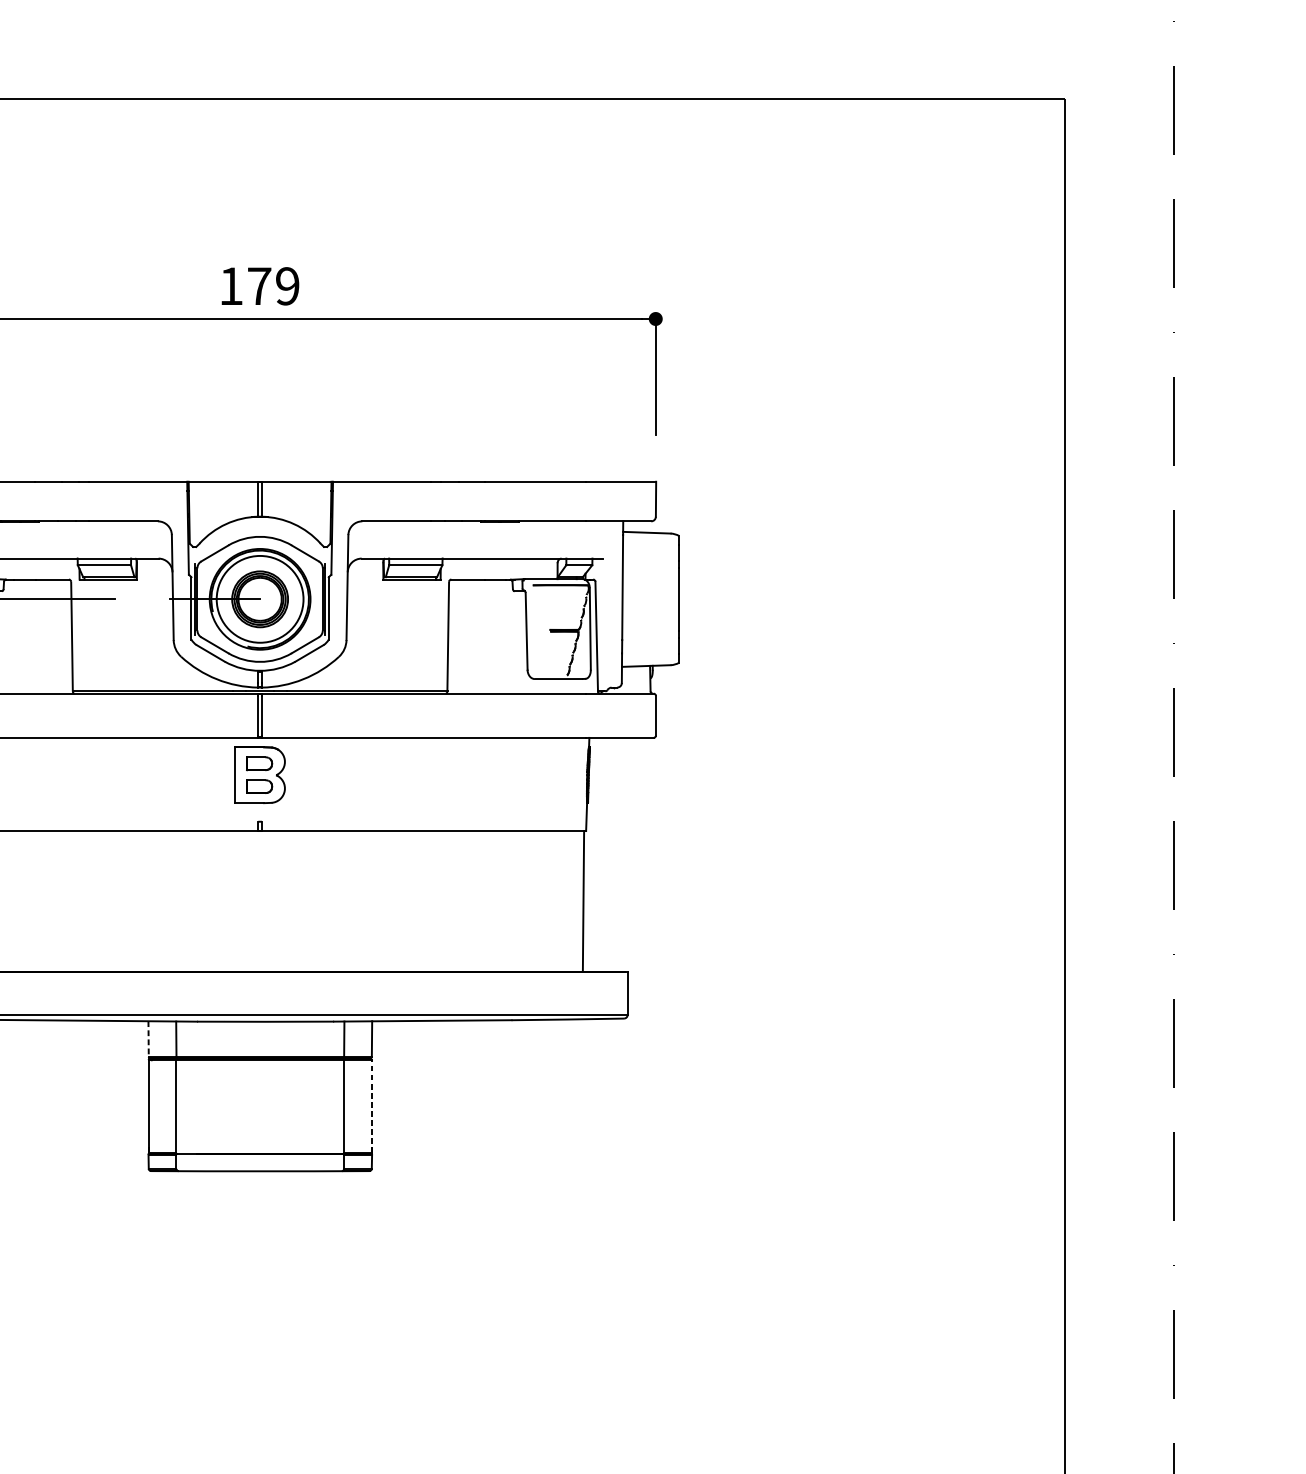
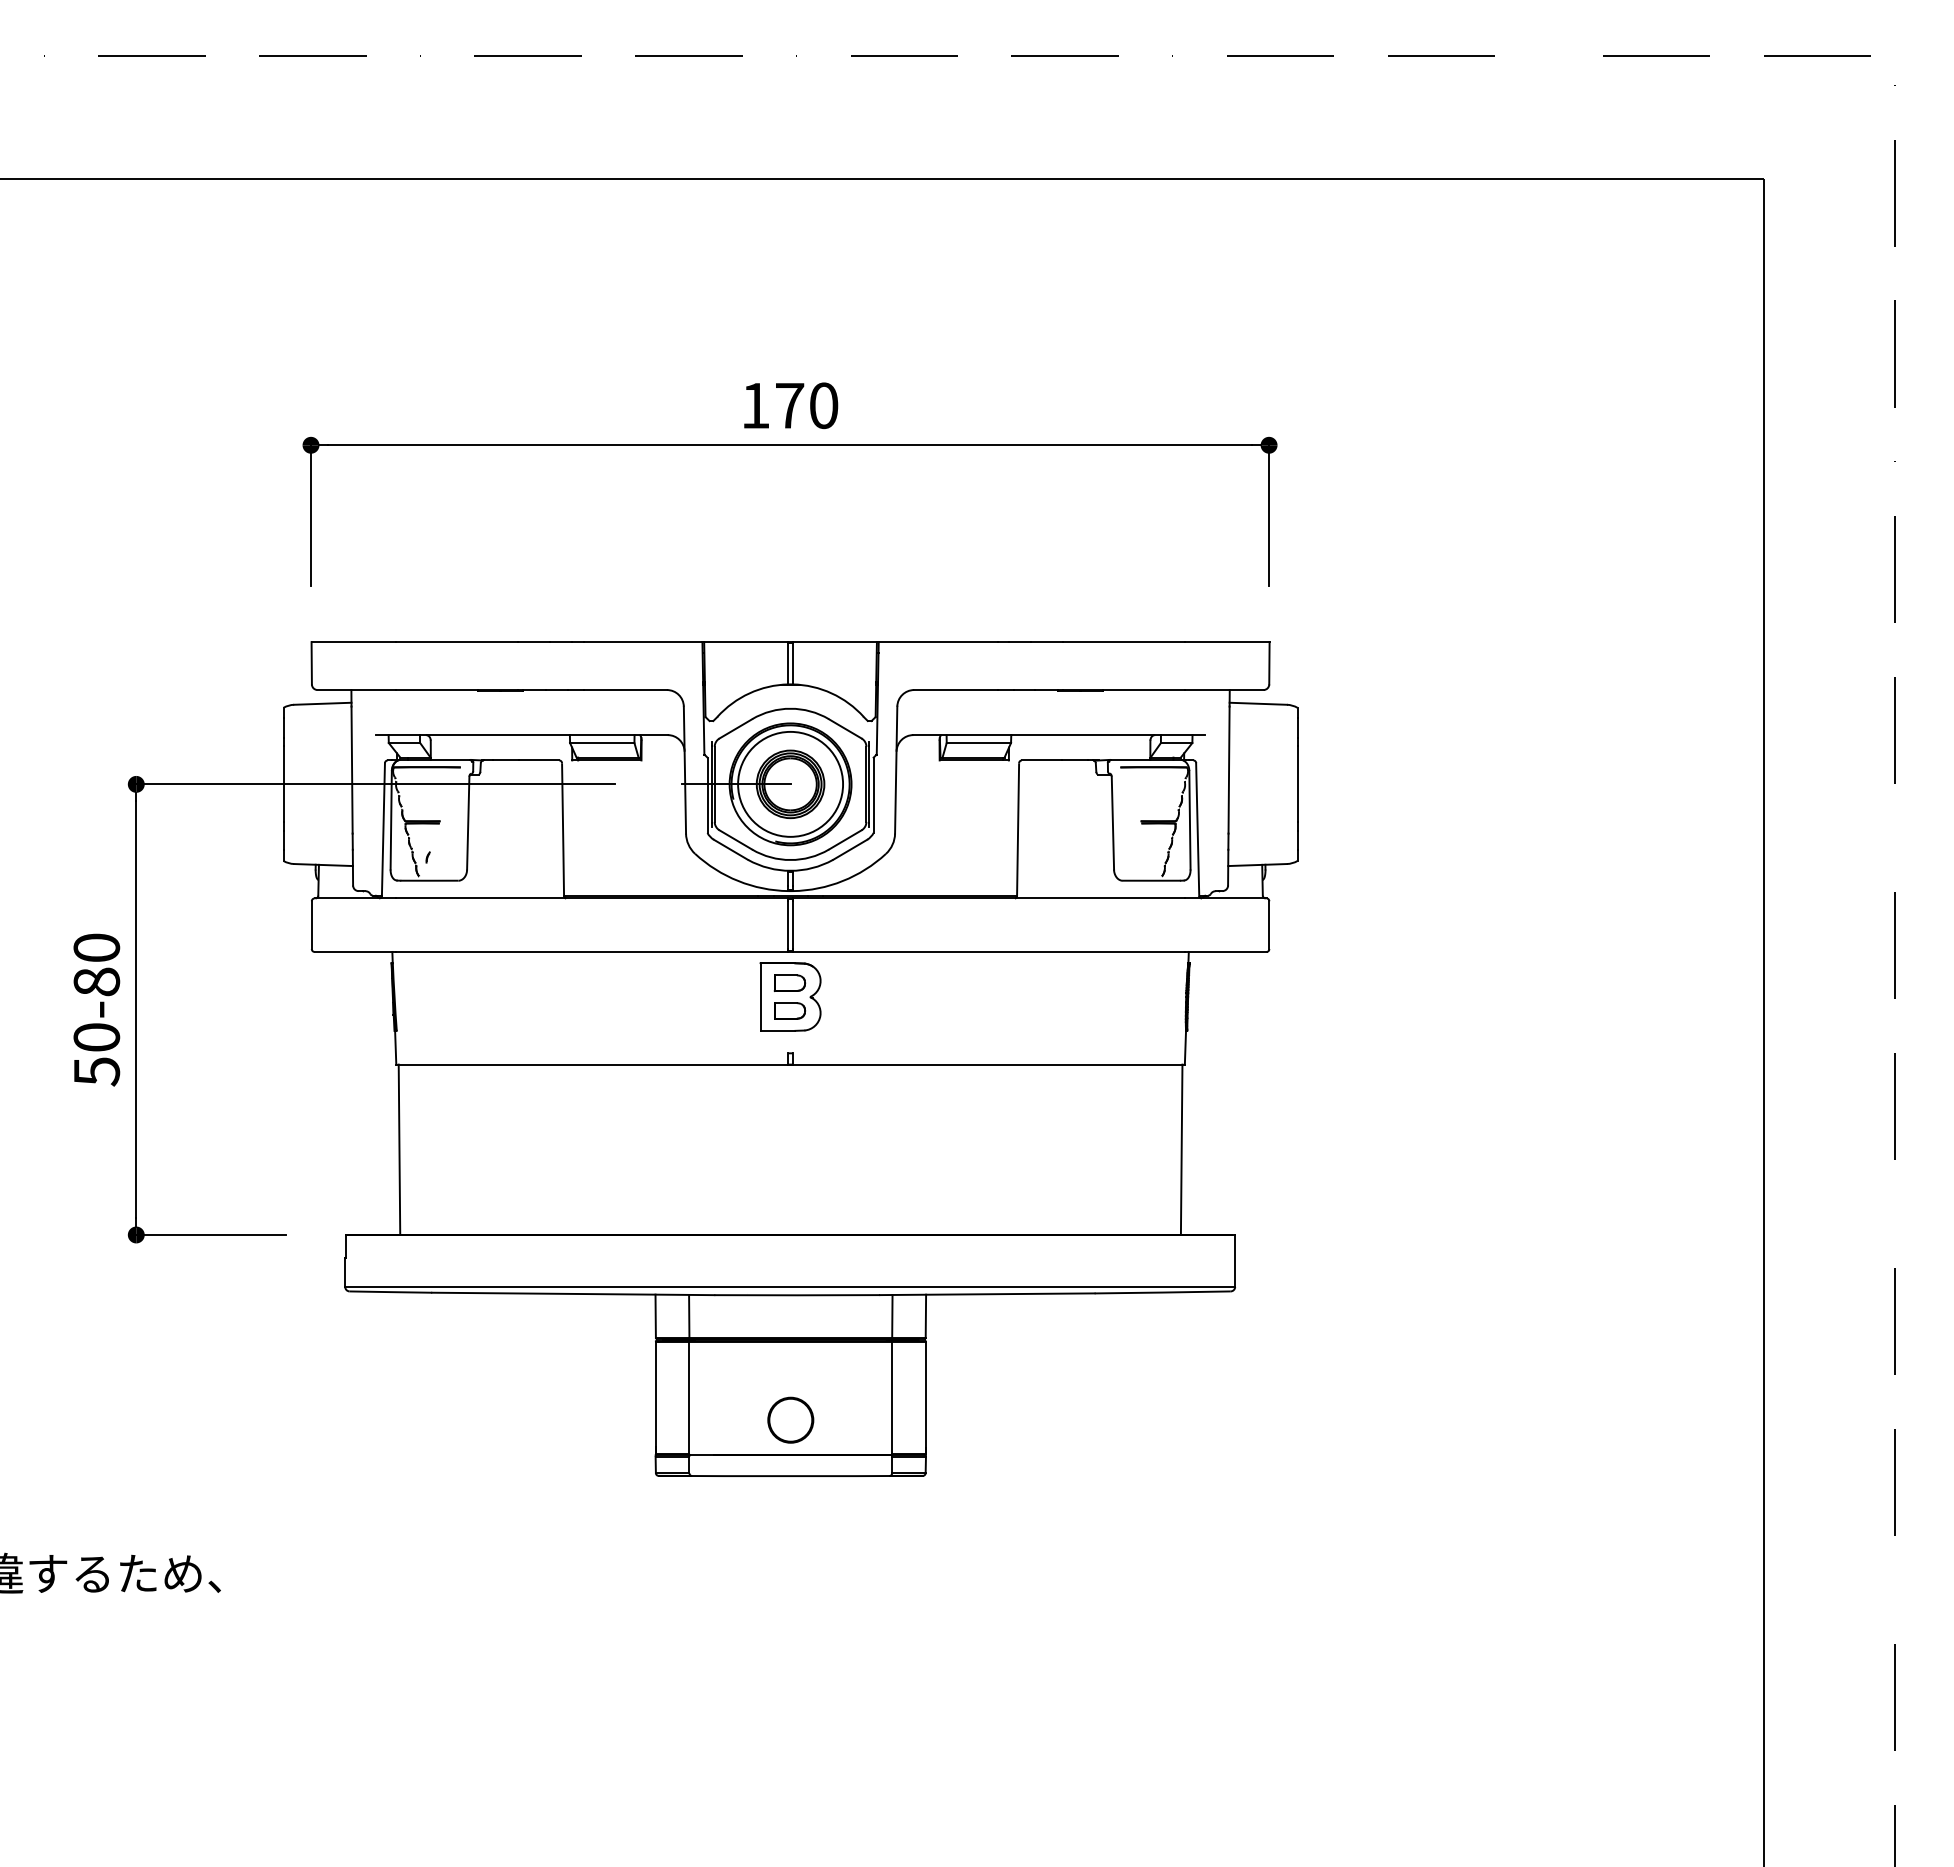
text: (287, 286) -> (823, 405), 179 -> 170
line: (148, 1039) -> (655, 1316), dashed -> solid
line: (371, 1106) -> (925, 1397), dashed -> solid
circle: (260, 1124) -> (790, 1419), added

